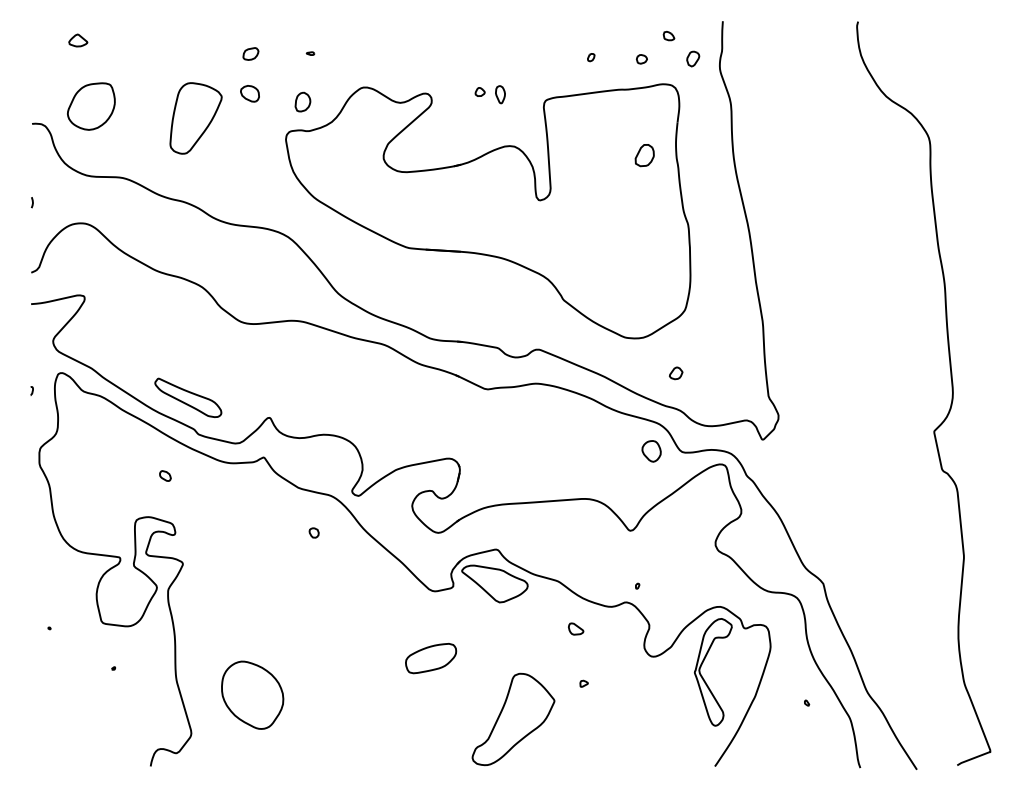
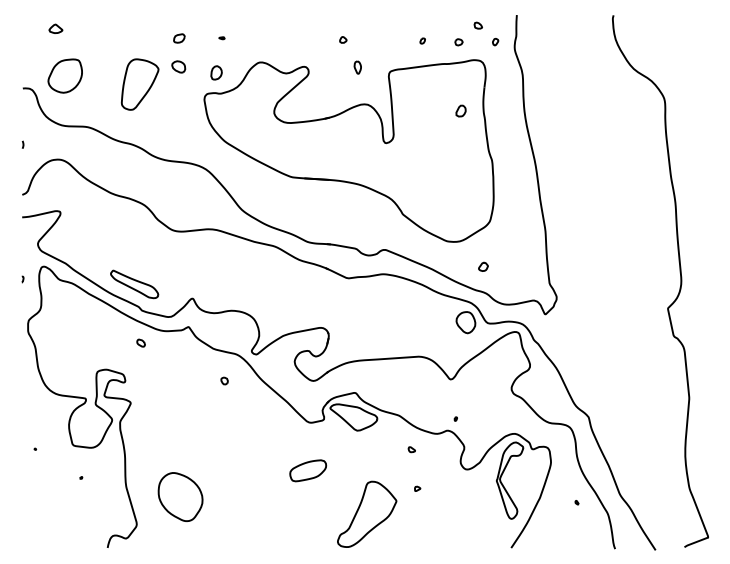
part: (692, 58) -> (495, 41), size x0.62
part: (479, 91) -> (342, 39), moved
part: (644, 155) -> (460, 111), size x0.71
part: (651, 451) -> (465, 322), size x1.43
part: (165, 475) -> (141, 342), moved
part: (575, 628) -> (411, 449), size x0.62

